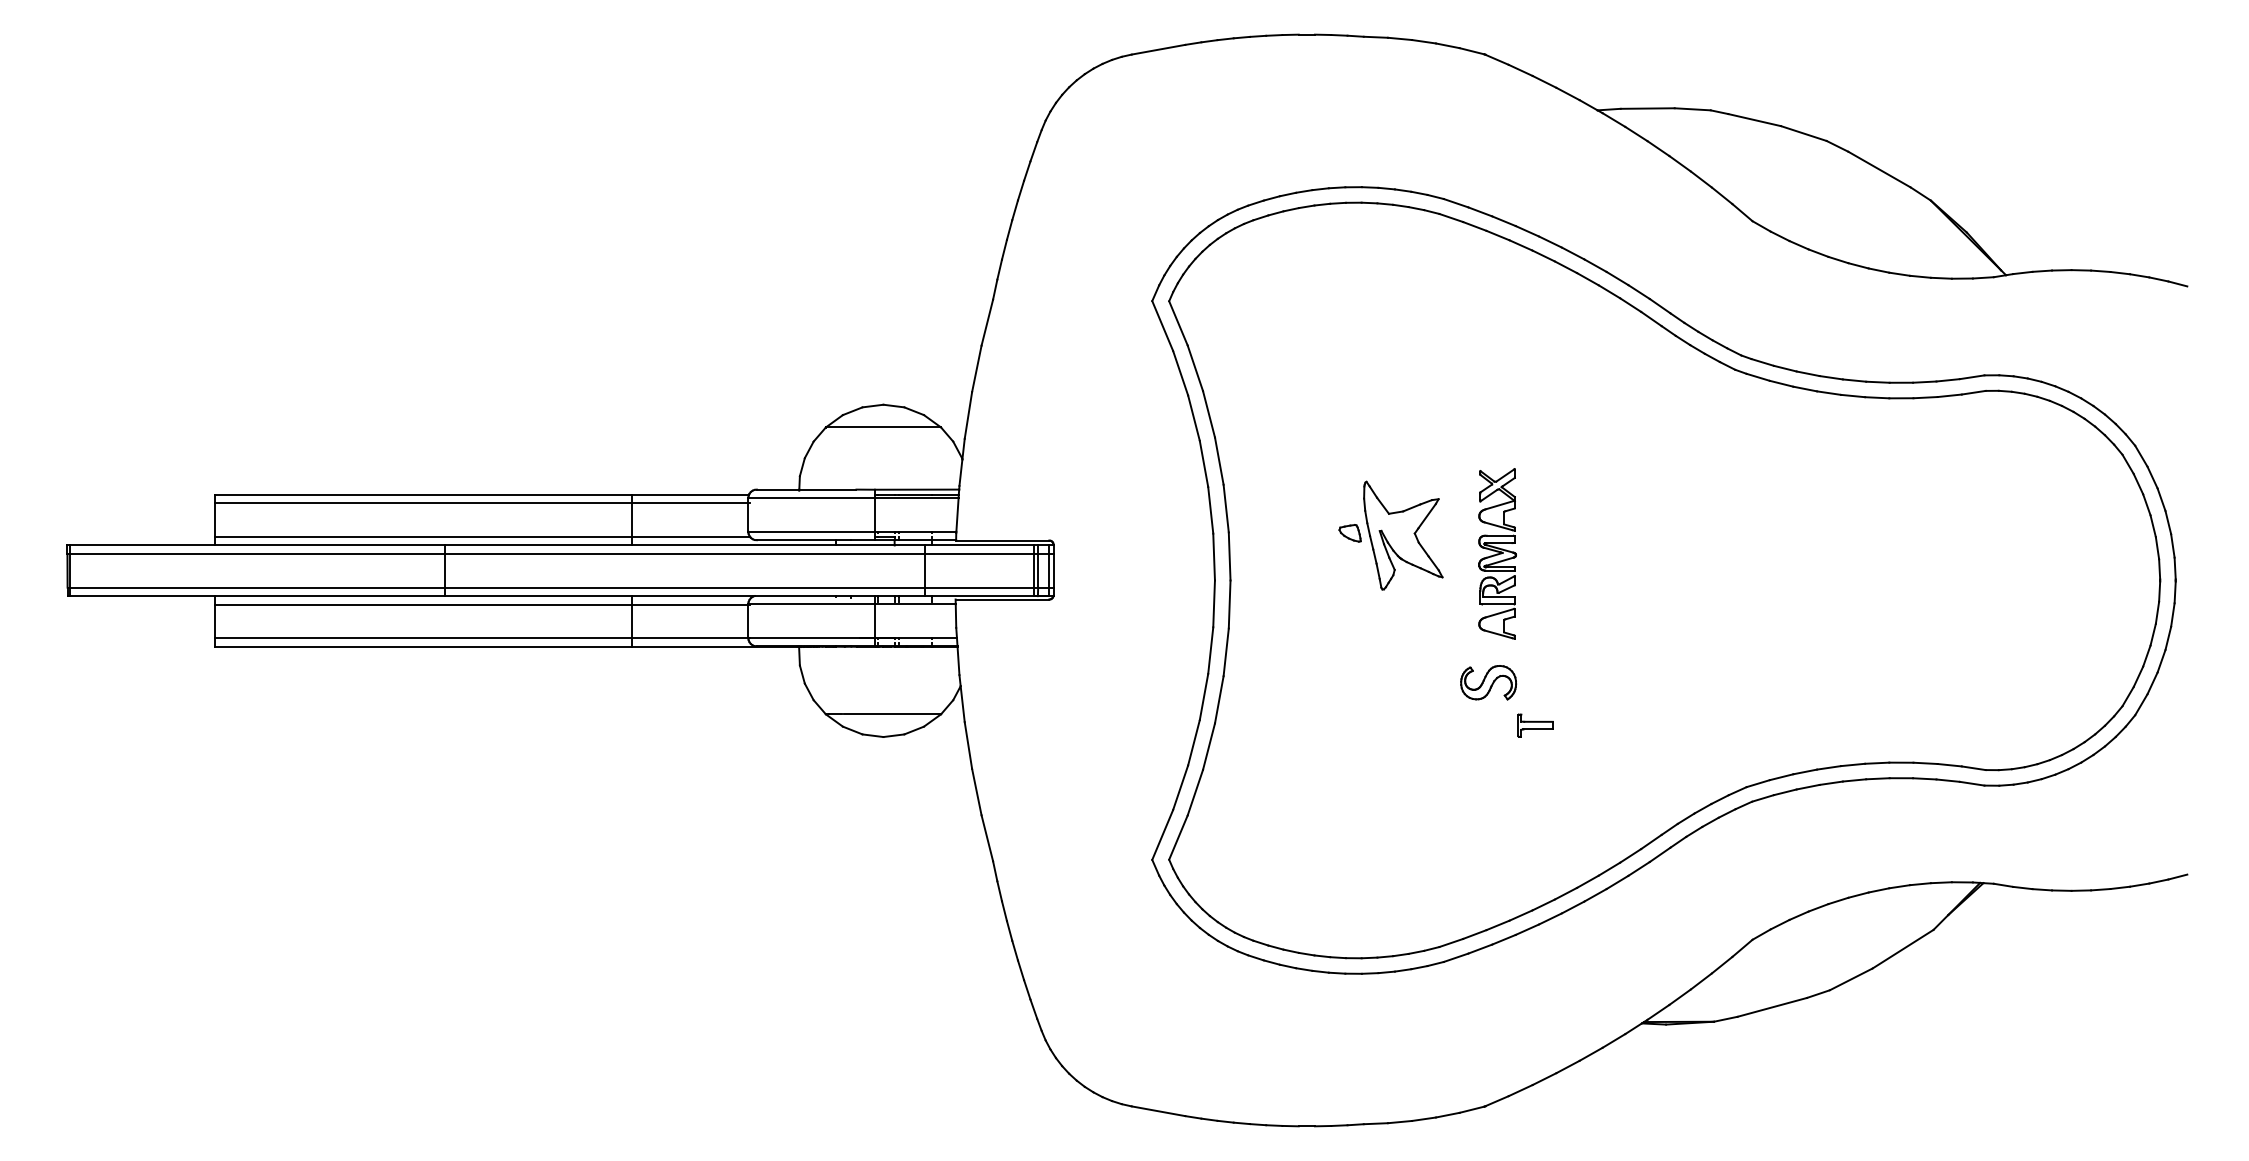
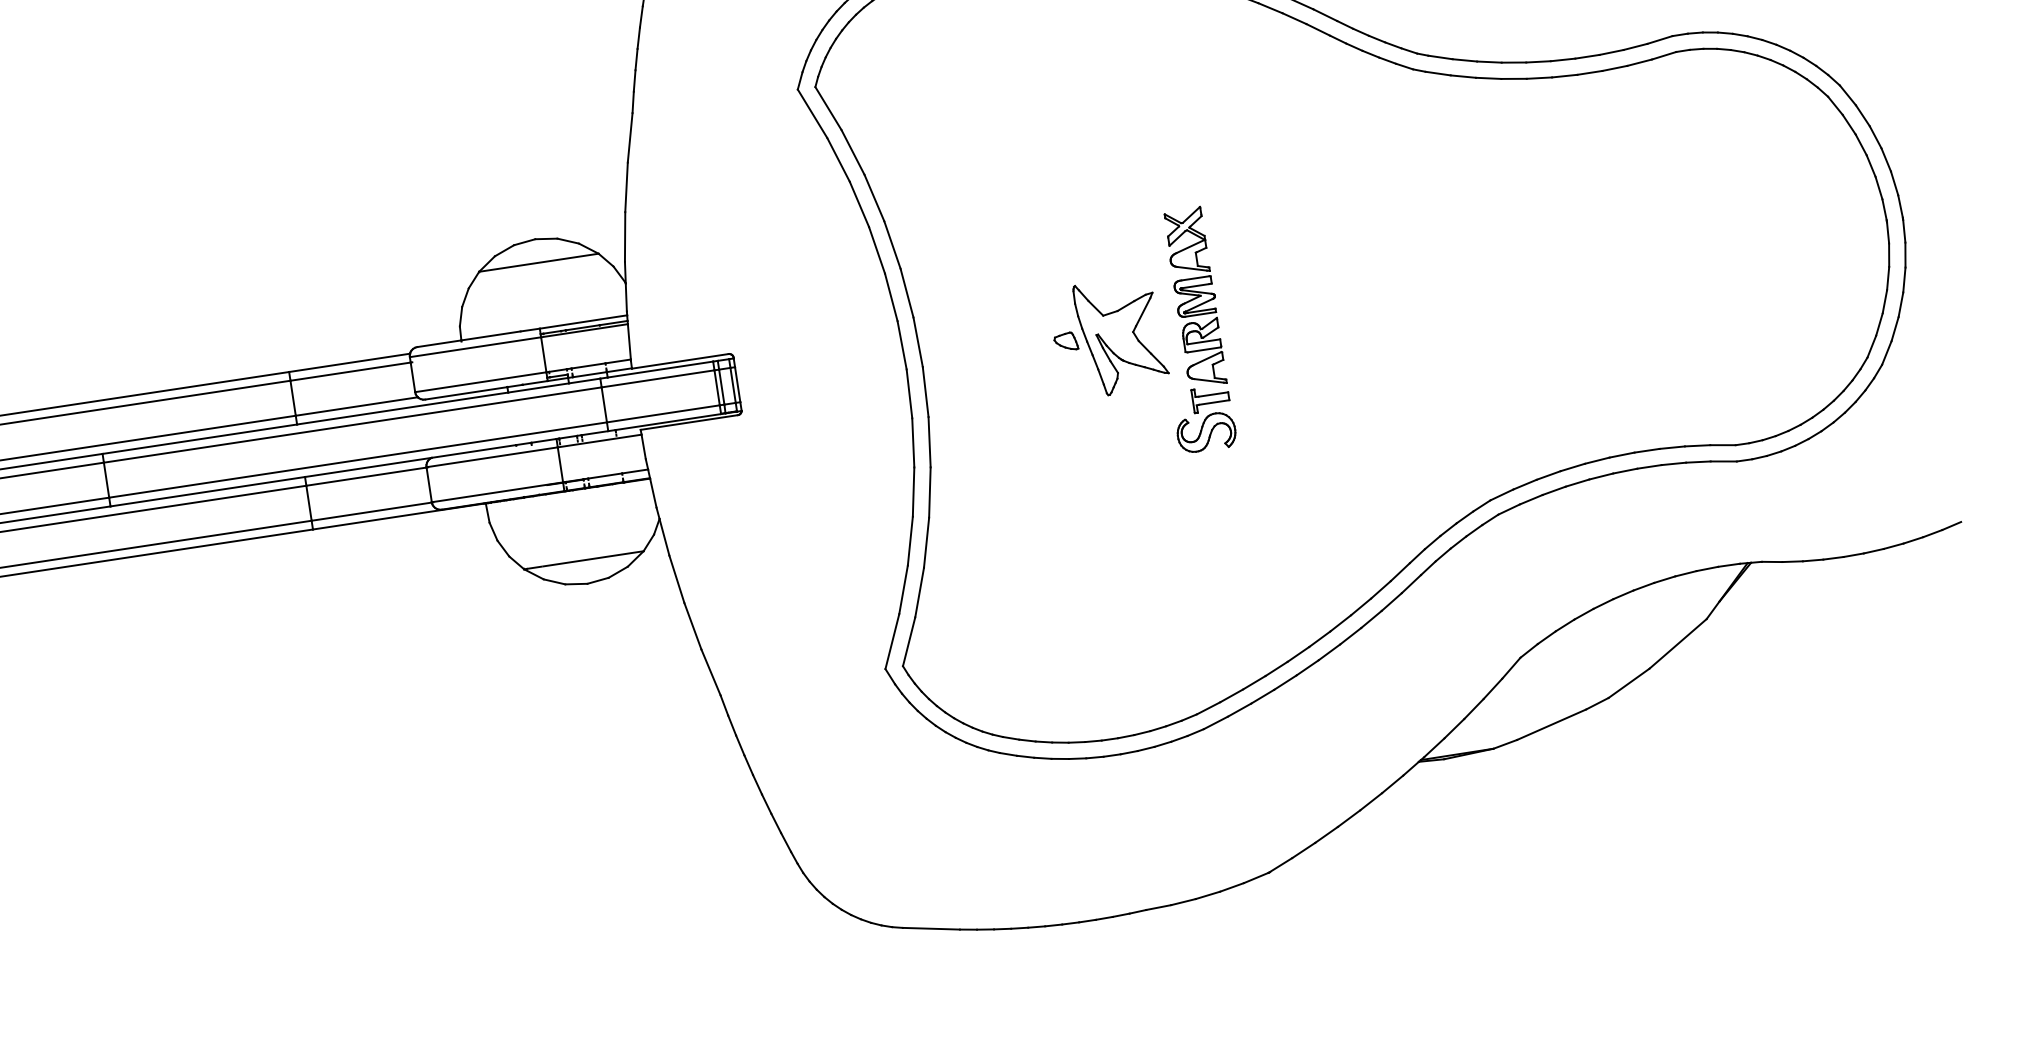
part: (1390, 535) -> (1108, 337), moved
part: (1535, 725) -> (1210, 398), moved

